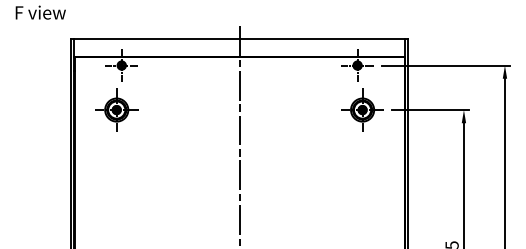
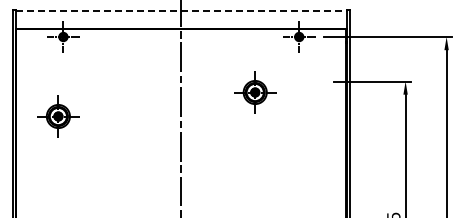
line: (240, 39) -> (182, 10), solid -> dashed
part: (116, 109) -> (58, 115), moved
part: (362, 109) -> (255, 91), moved

